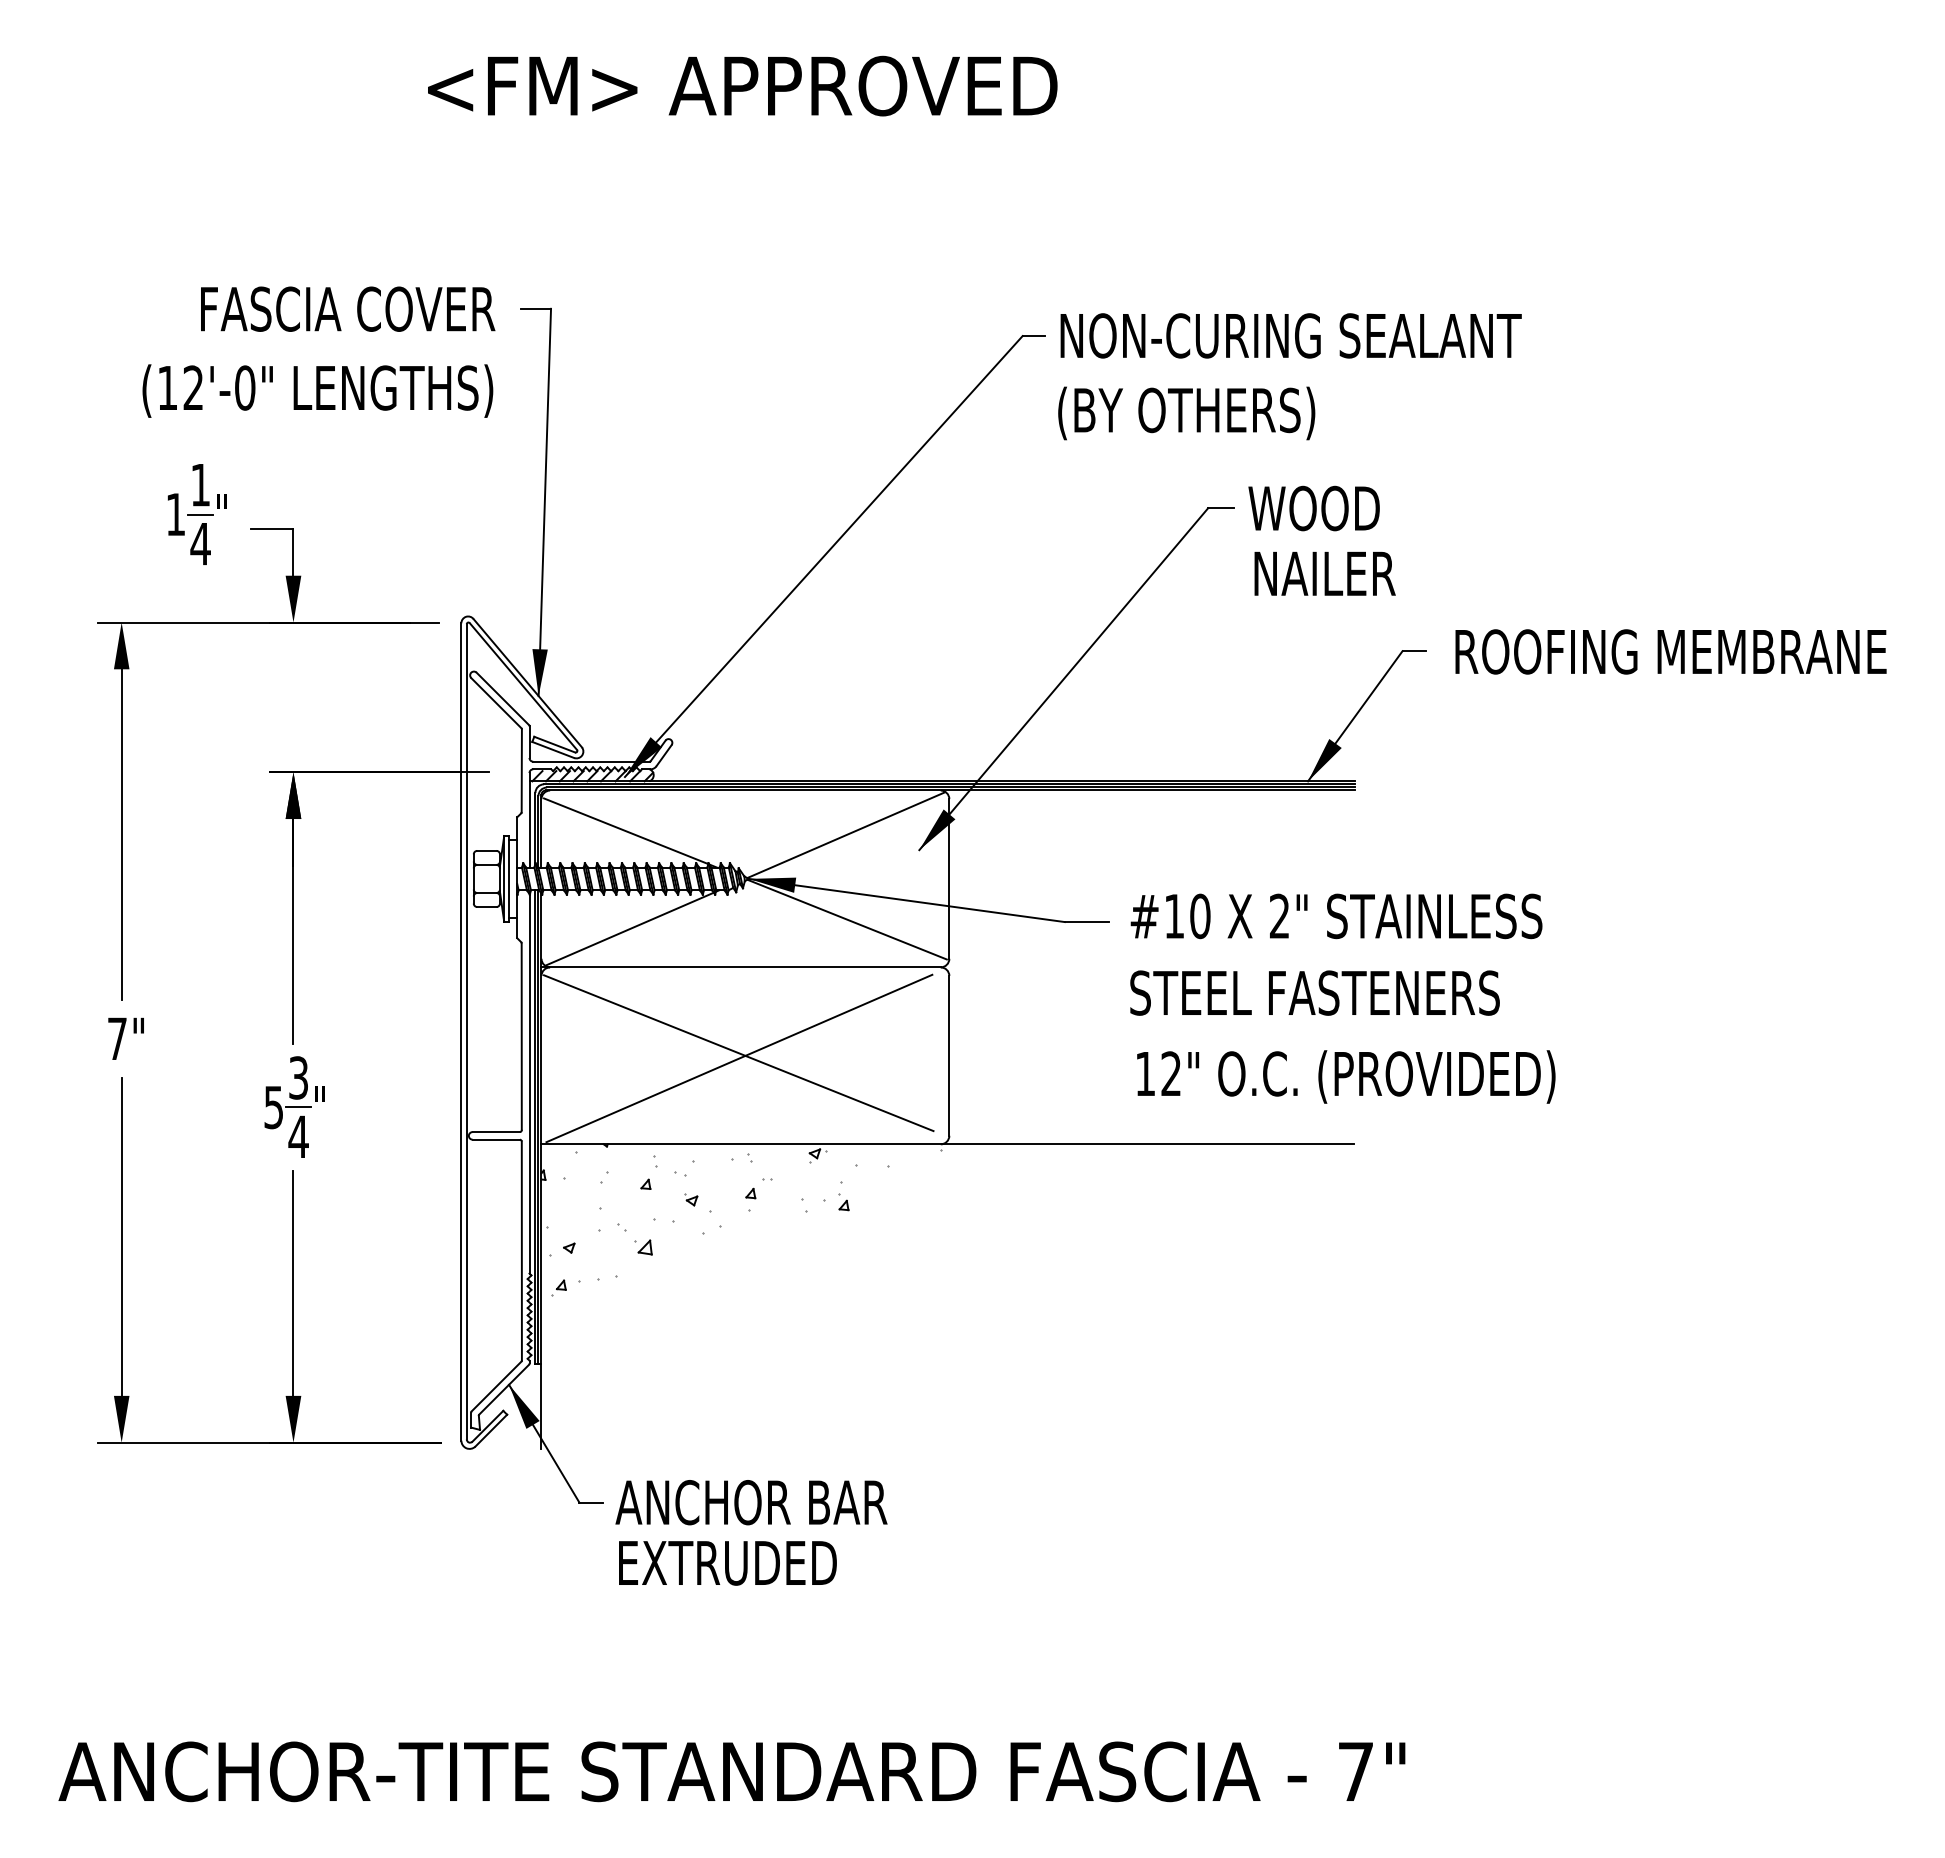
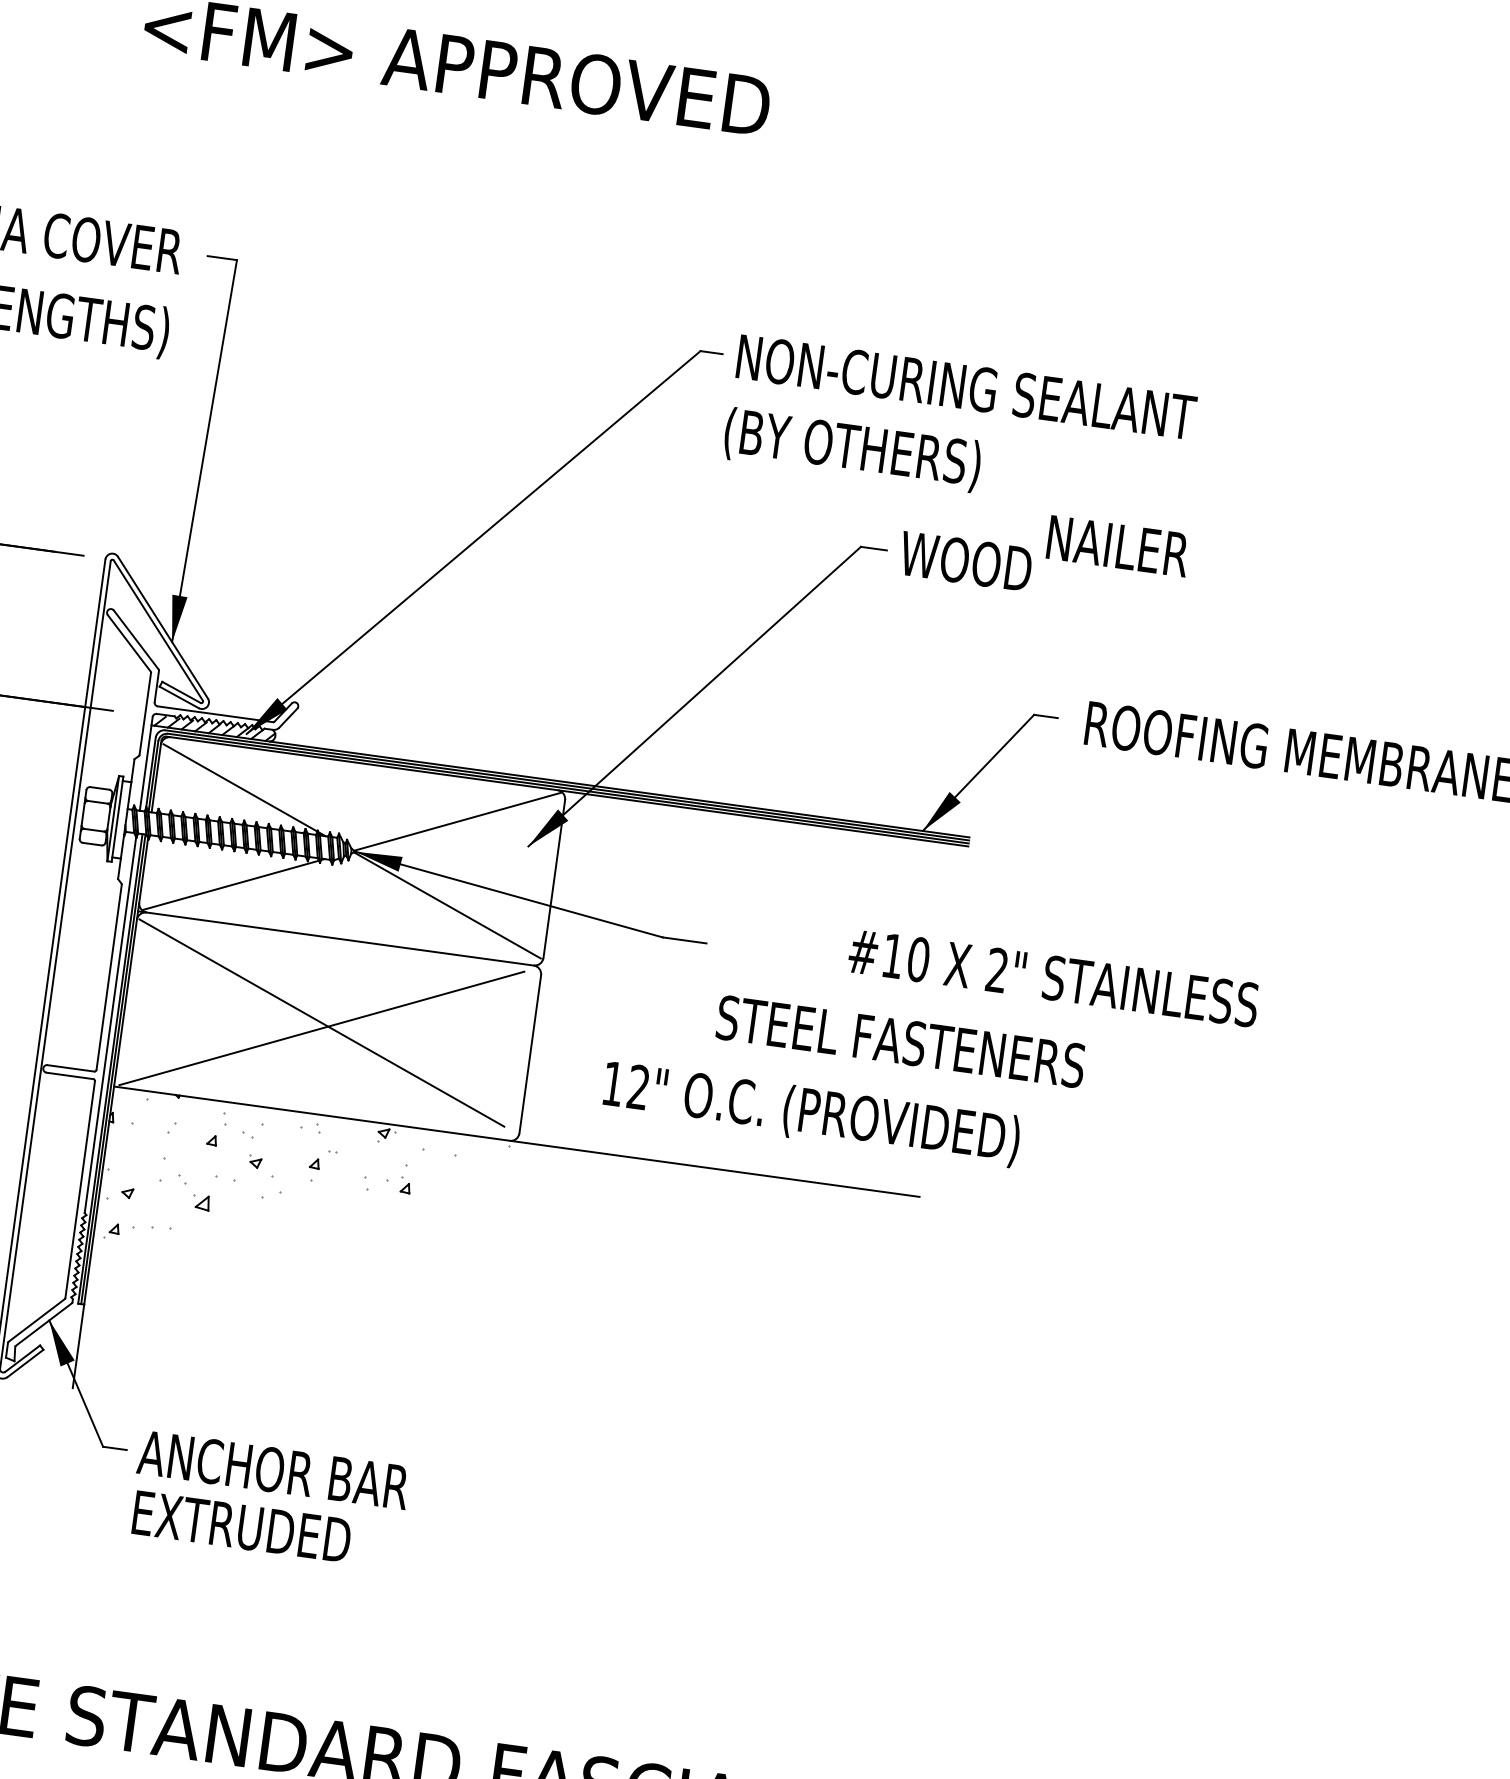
text: (1324, 573) -> (1117, 545), moved
text: (1336, 916) -> (1053, 978), moved
text: (1346, 1076) -> (811, 1113), moved

